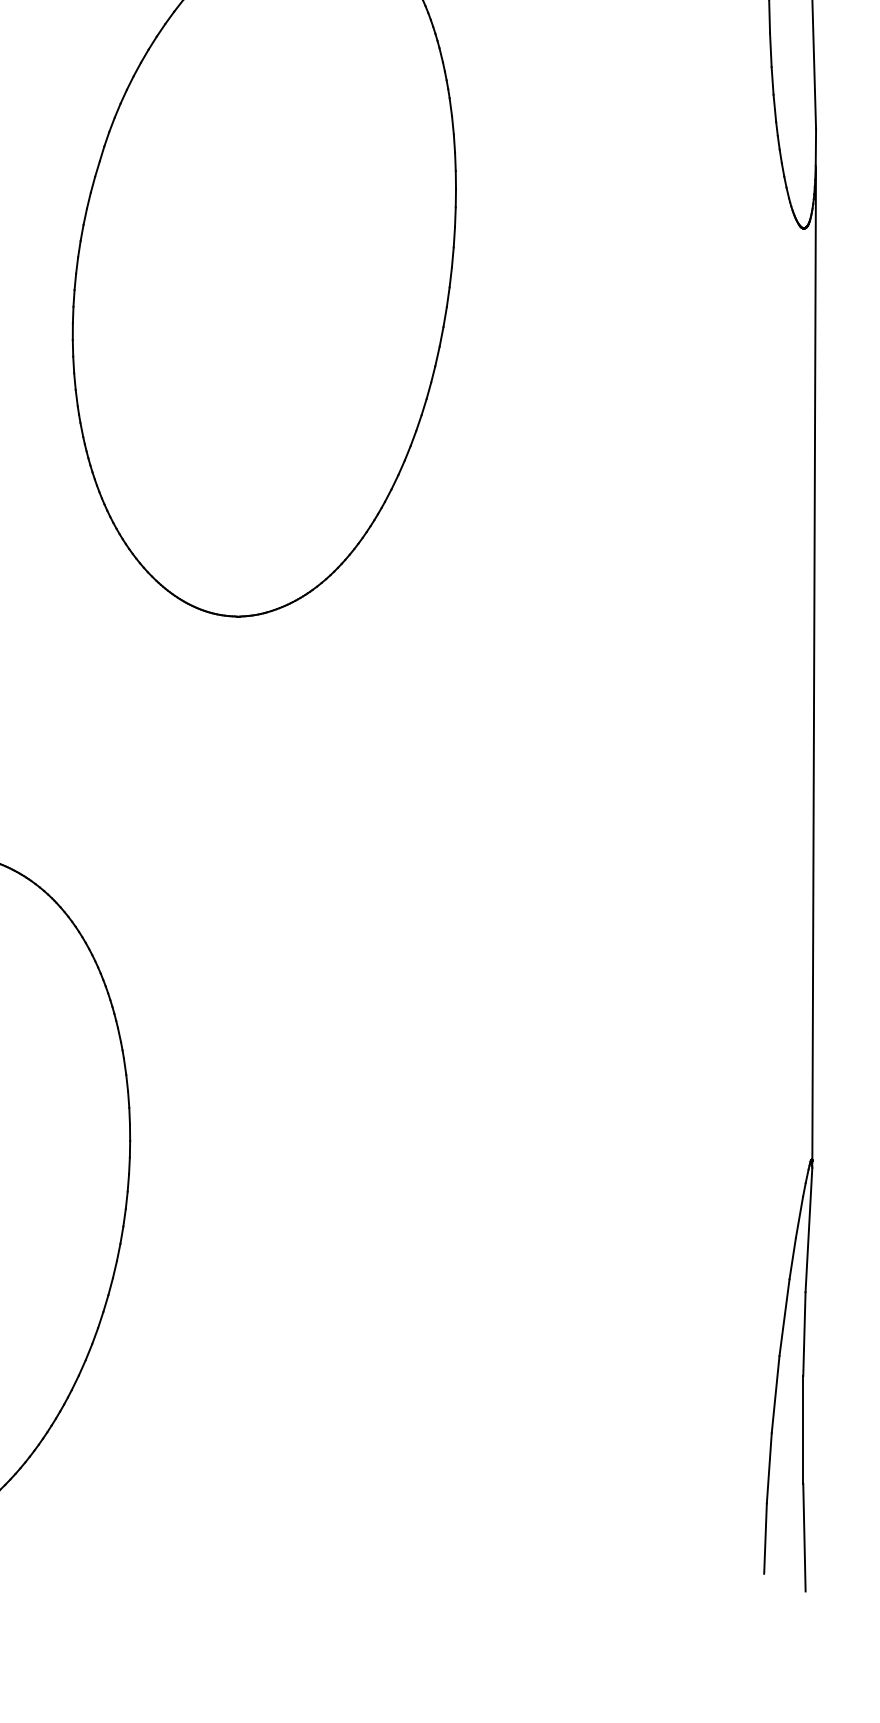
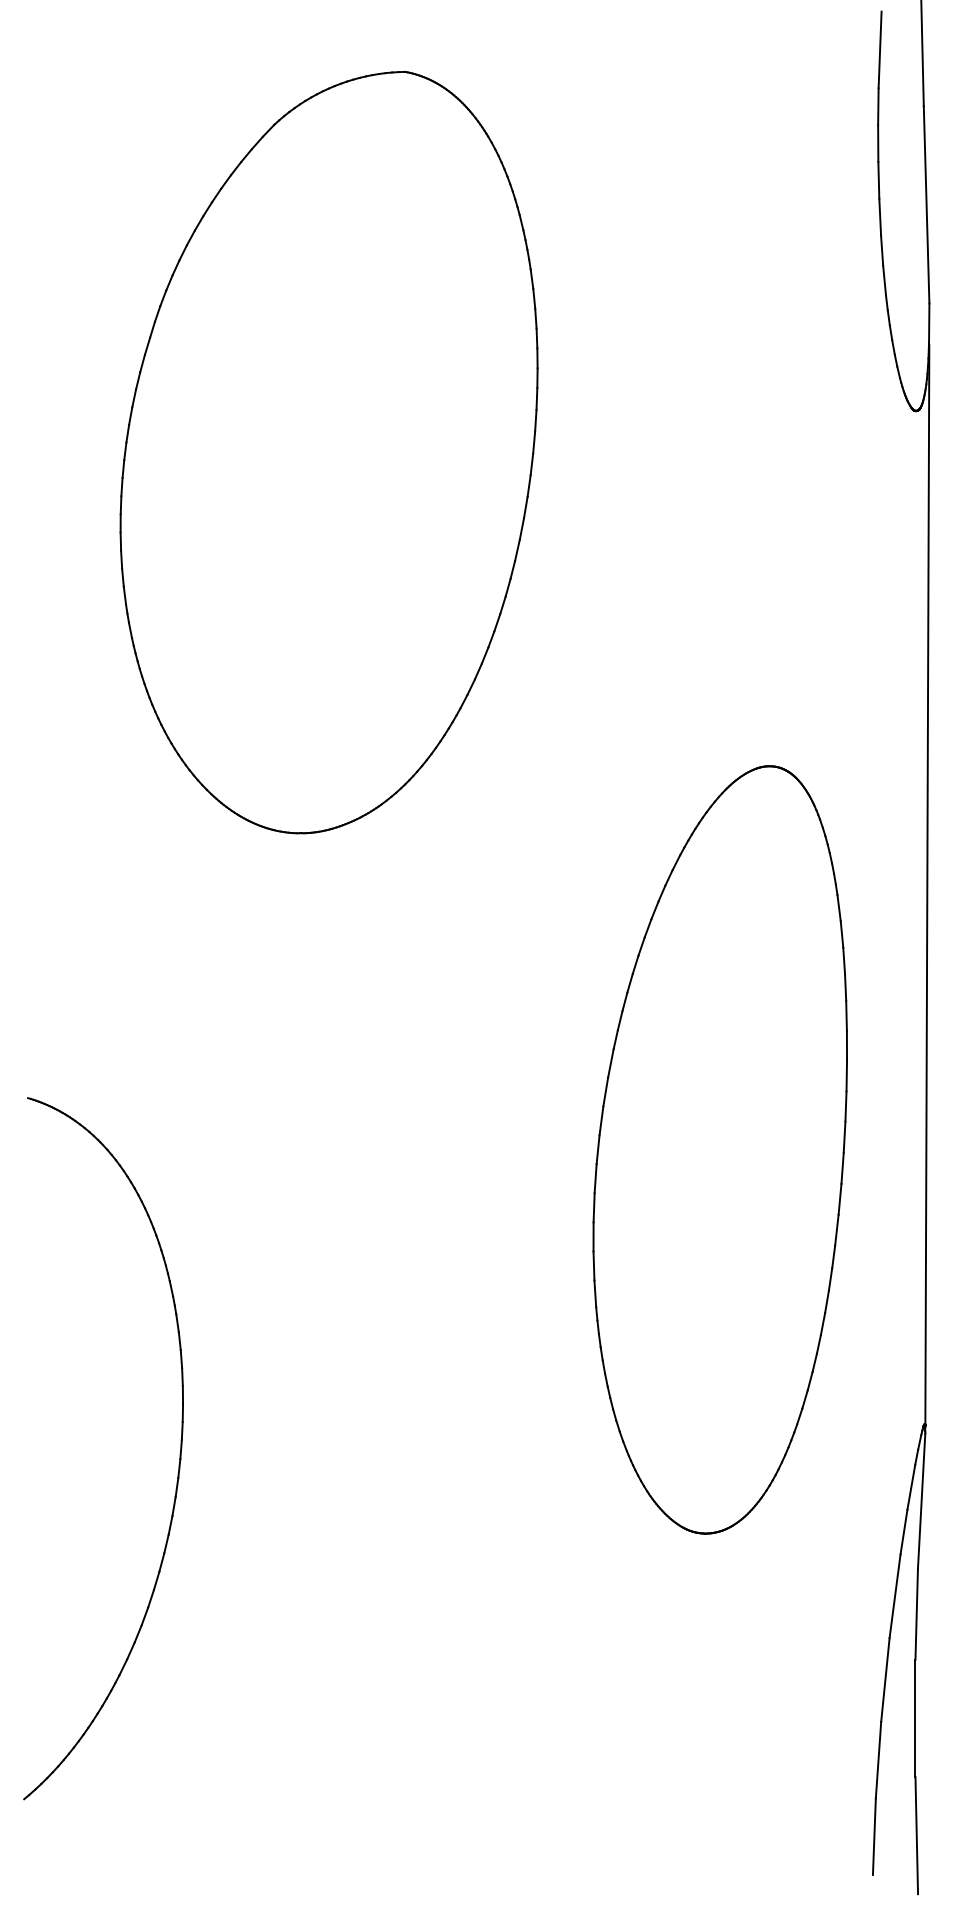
part: (623, 907) -> (719, 1149), added

